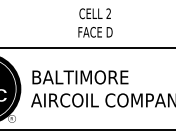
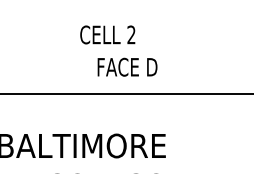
text: (95, 32) -> (127, 67), moved

